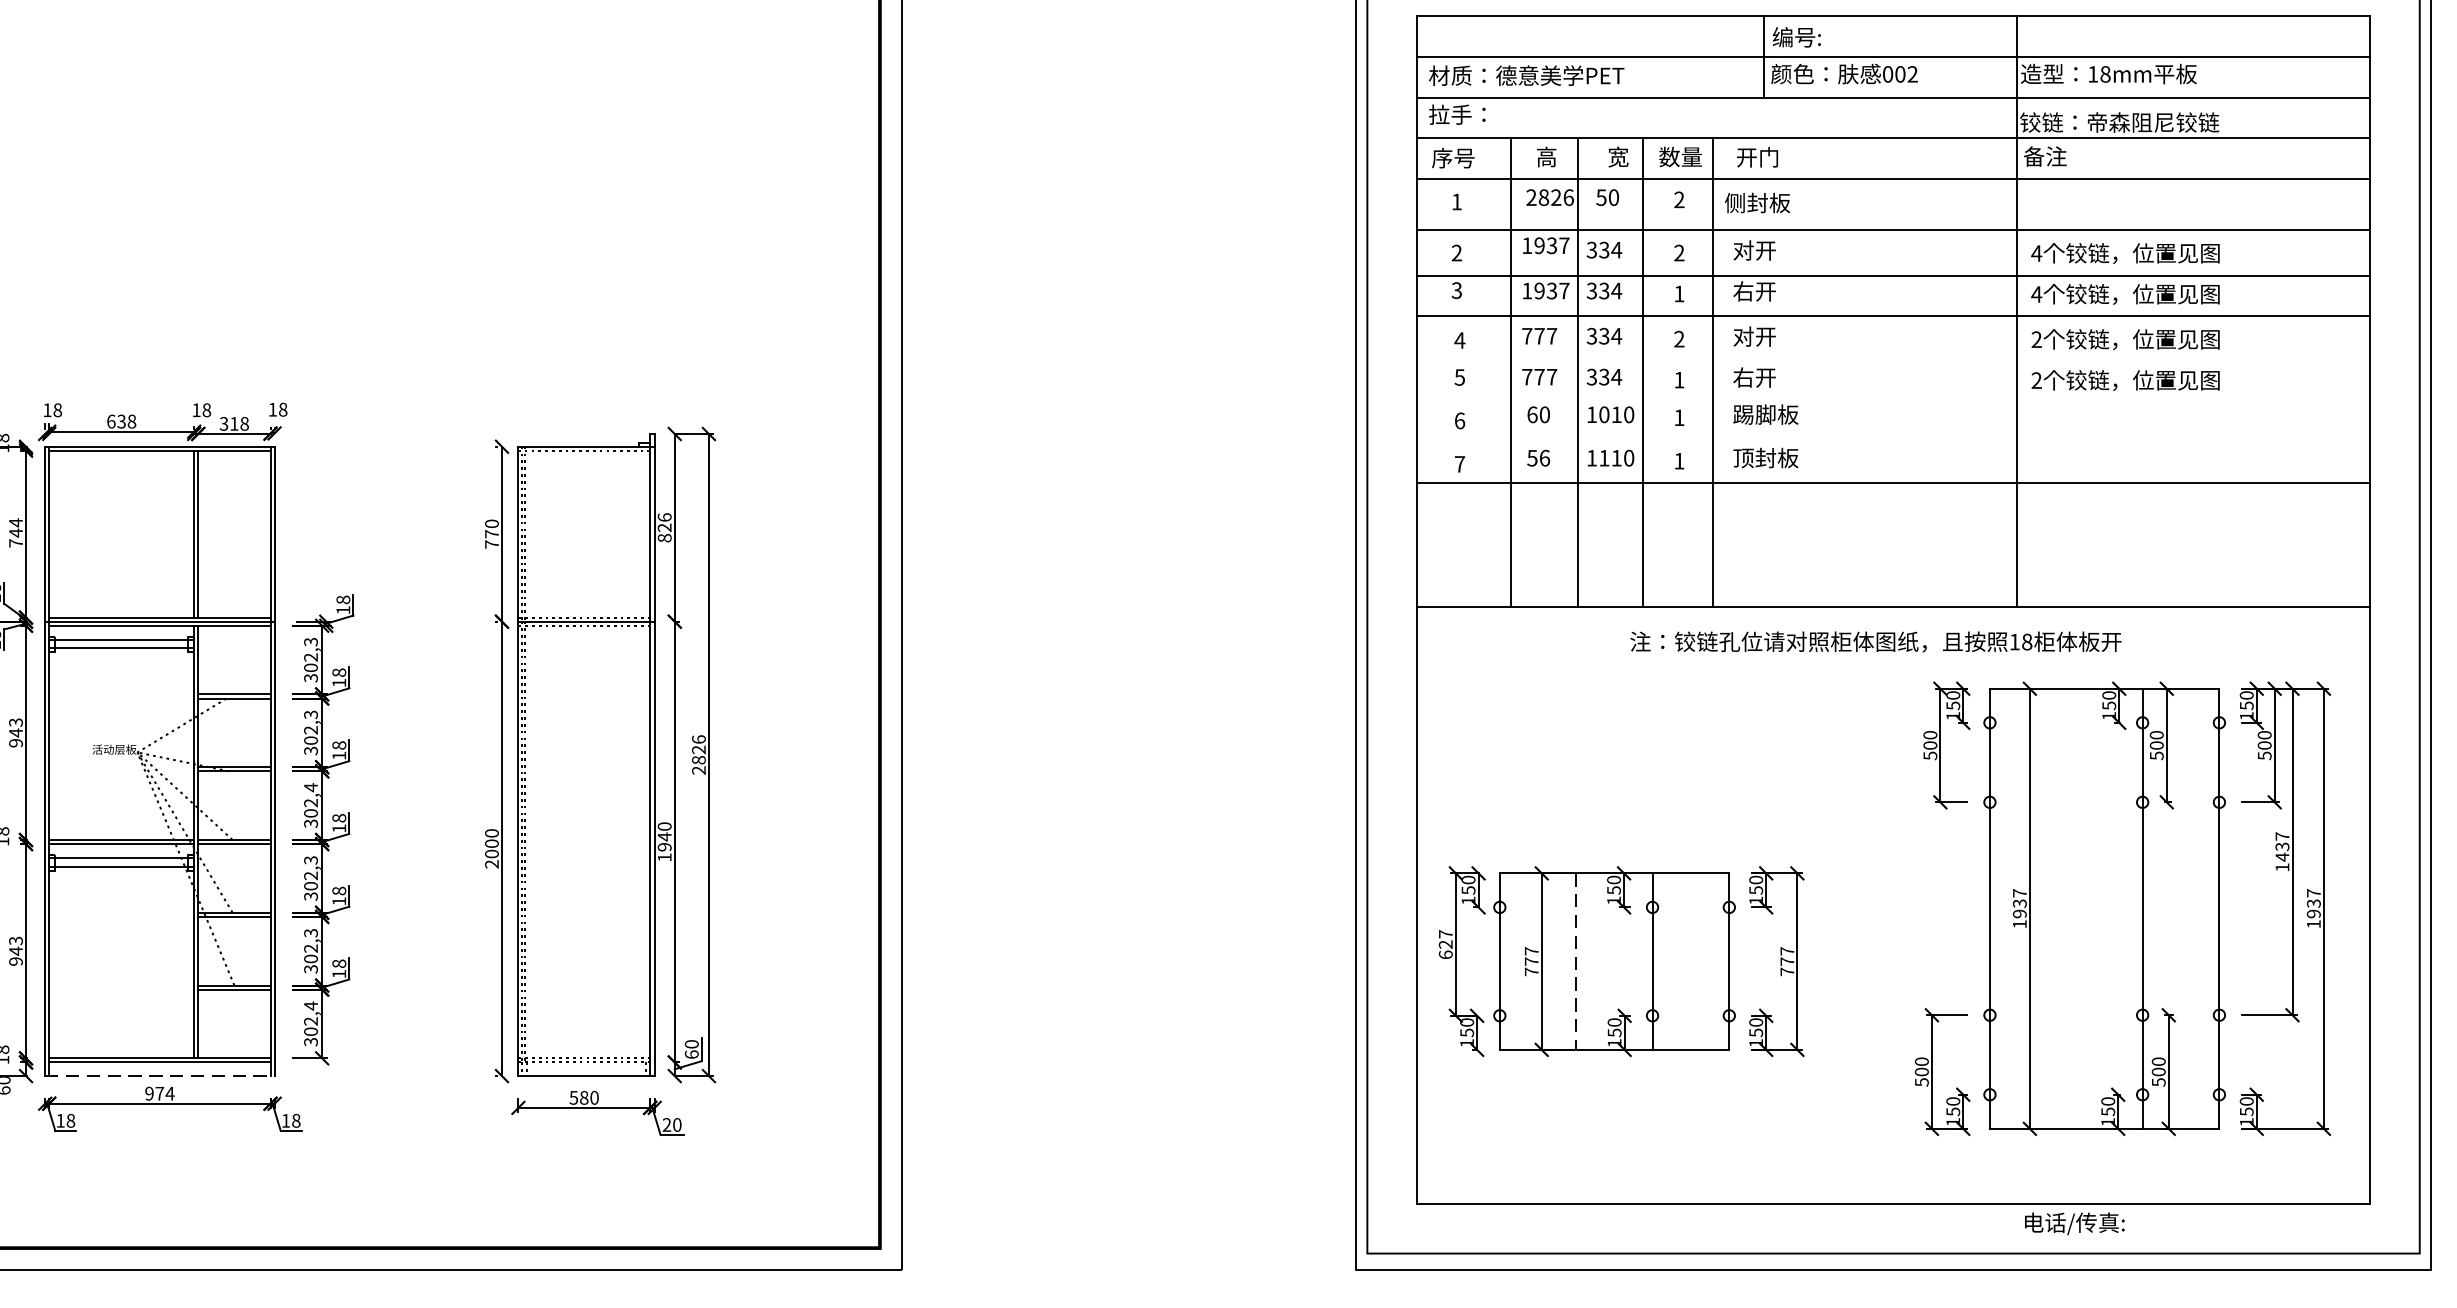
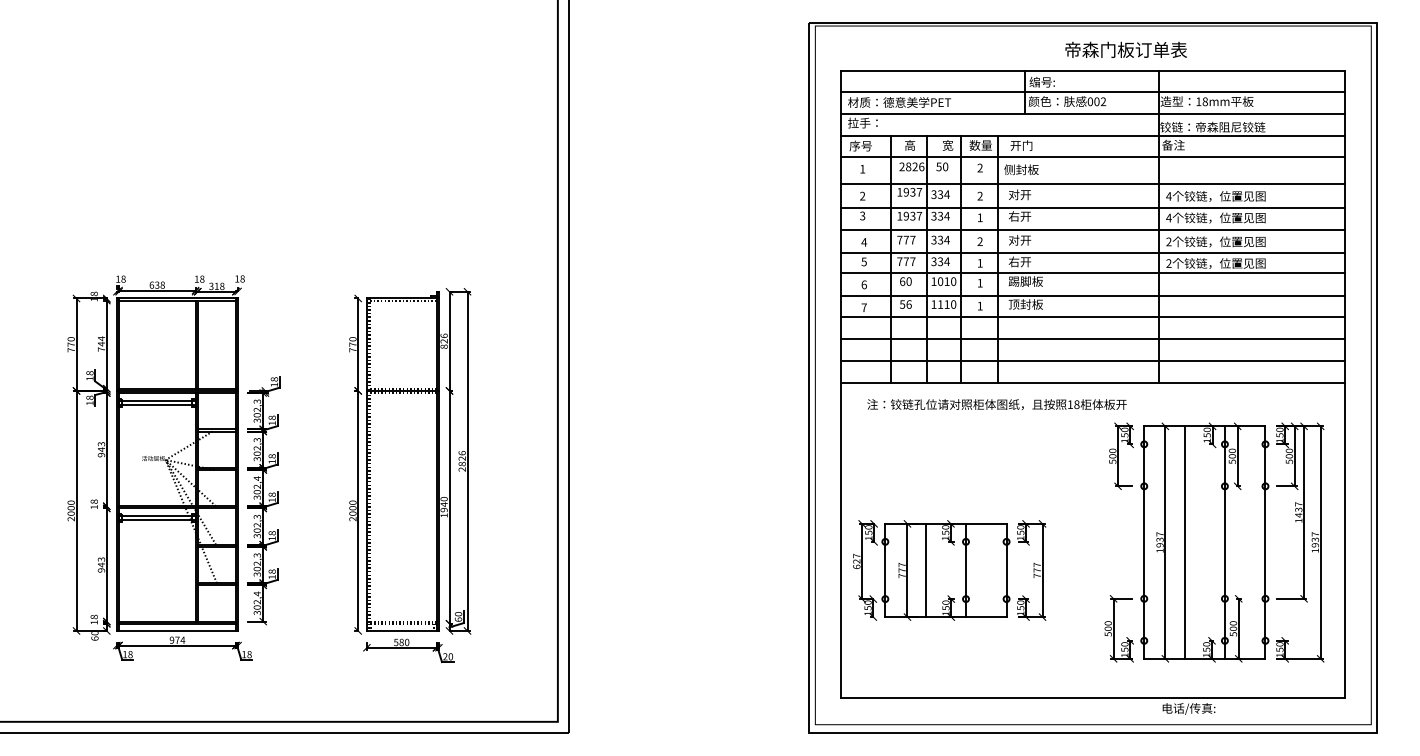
line: (1893, 361) -> (1093, 253), added
line: (1893, 397) -> (1093, 272), added
line: (1893, 441) -> (1093, 295), added
line: (1893, 524) -> (1093, 339), added
line: (1893, 565) -> (1093, 361), added
text: (1874, 641) -> (996, 404), moved
line: (2066, 908) -> (1184, 542), added
line: (1575, 961) -> (925, 570), dashed -> solid
line: (159, 1075) -> (177, 630), dashed -> solid

